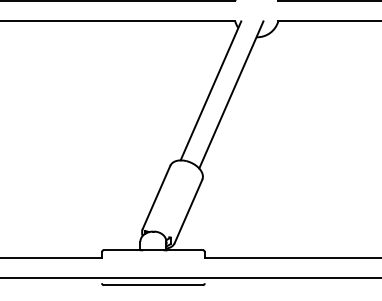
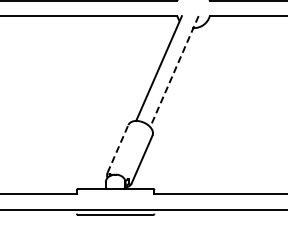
line: (231, 94) -> (174, 71), solid -> dashed
line: (157, 196) -> (118, 148), solid -> dashed

